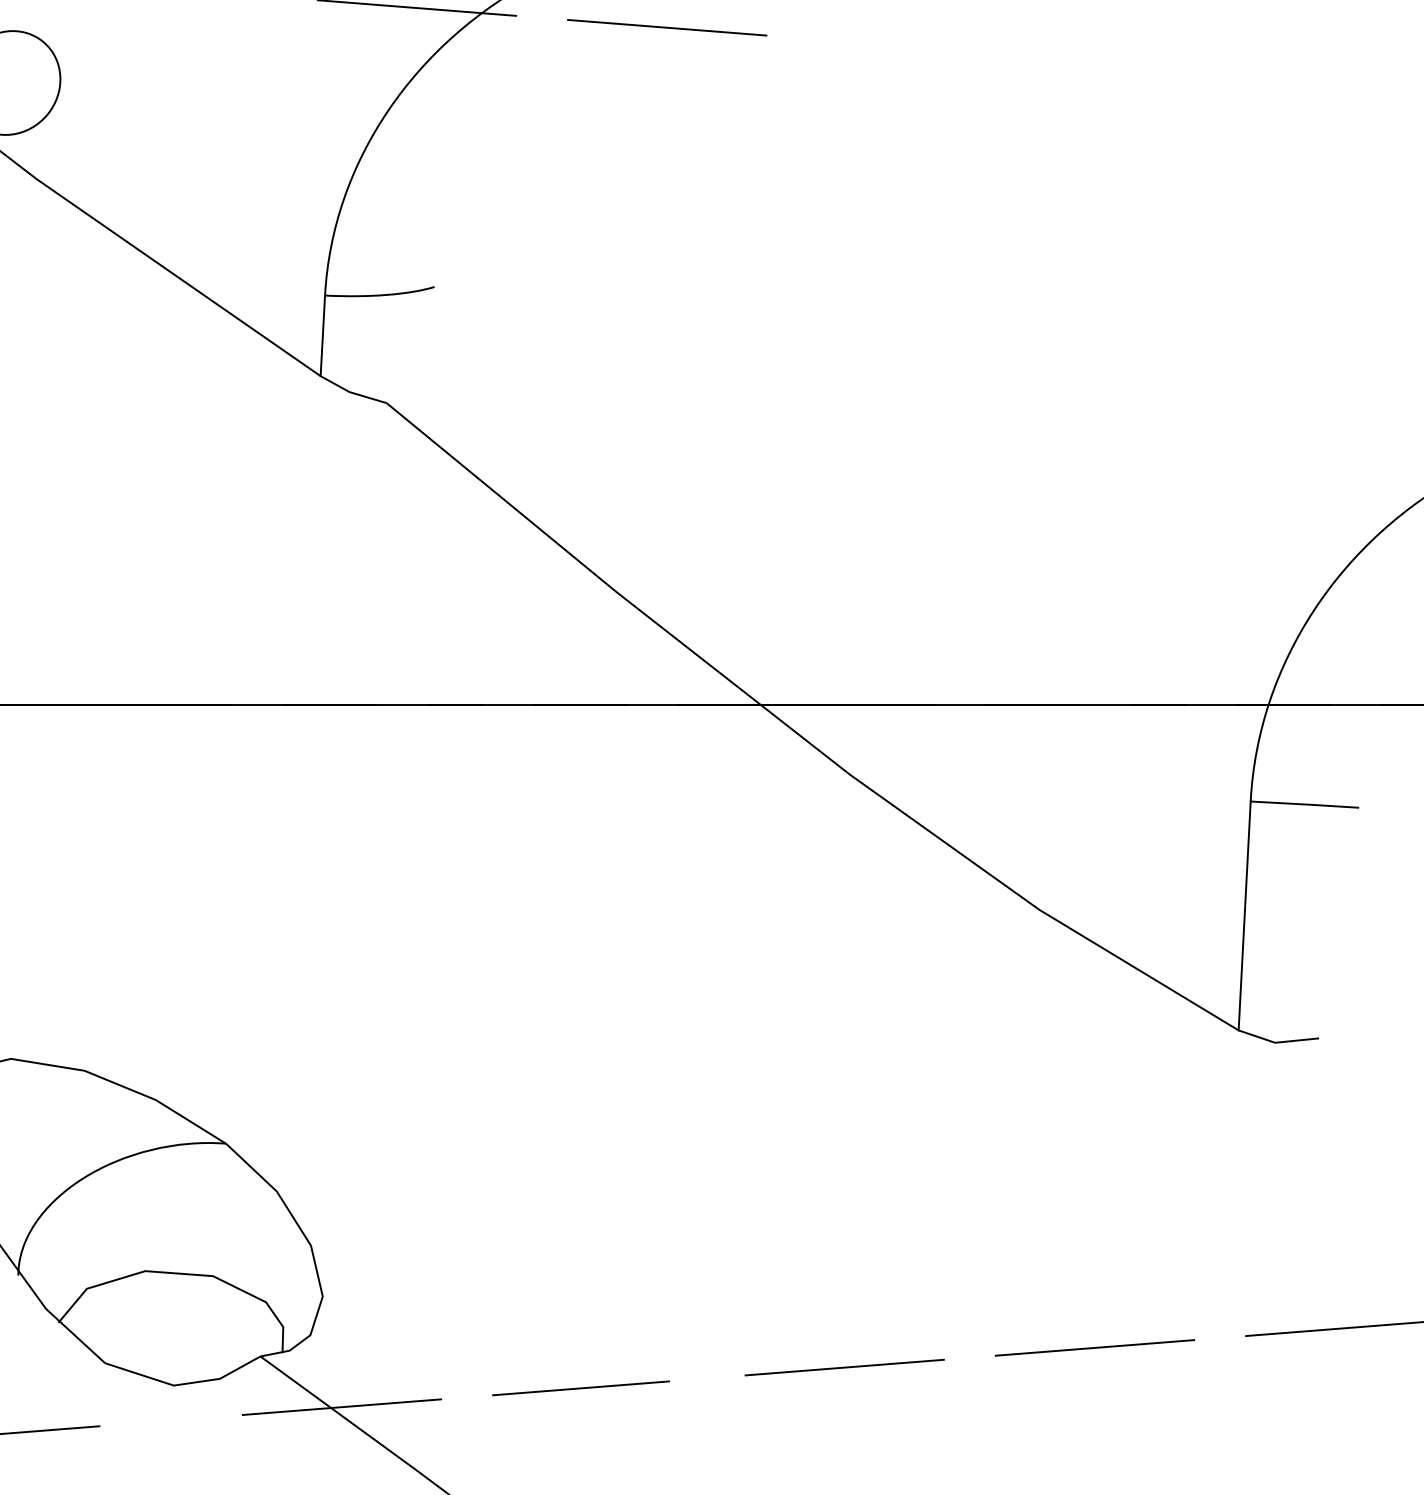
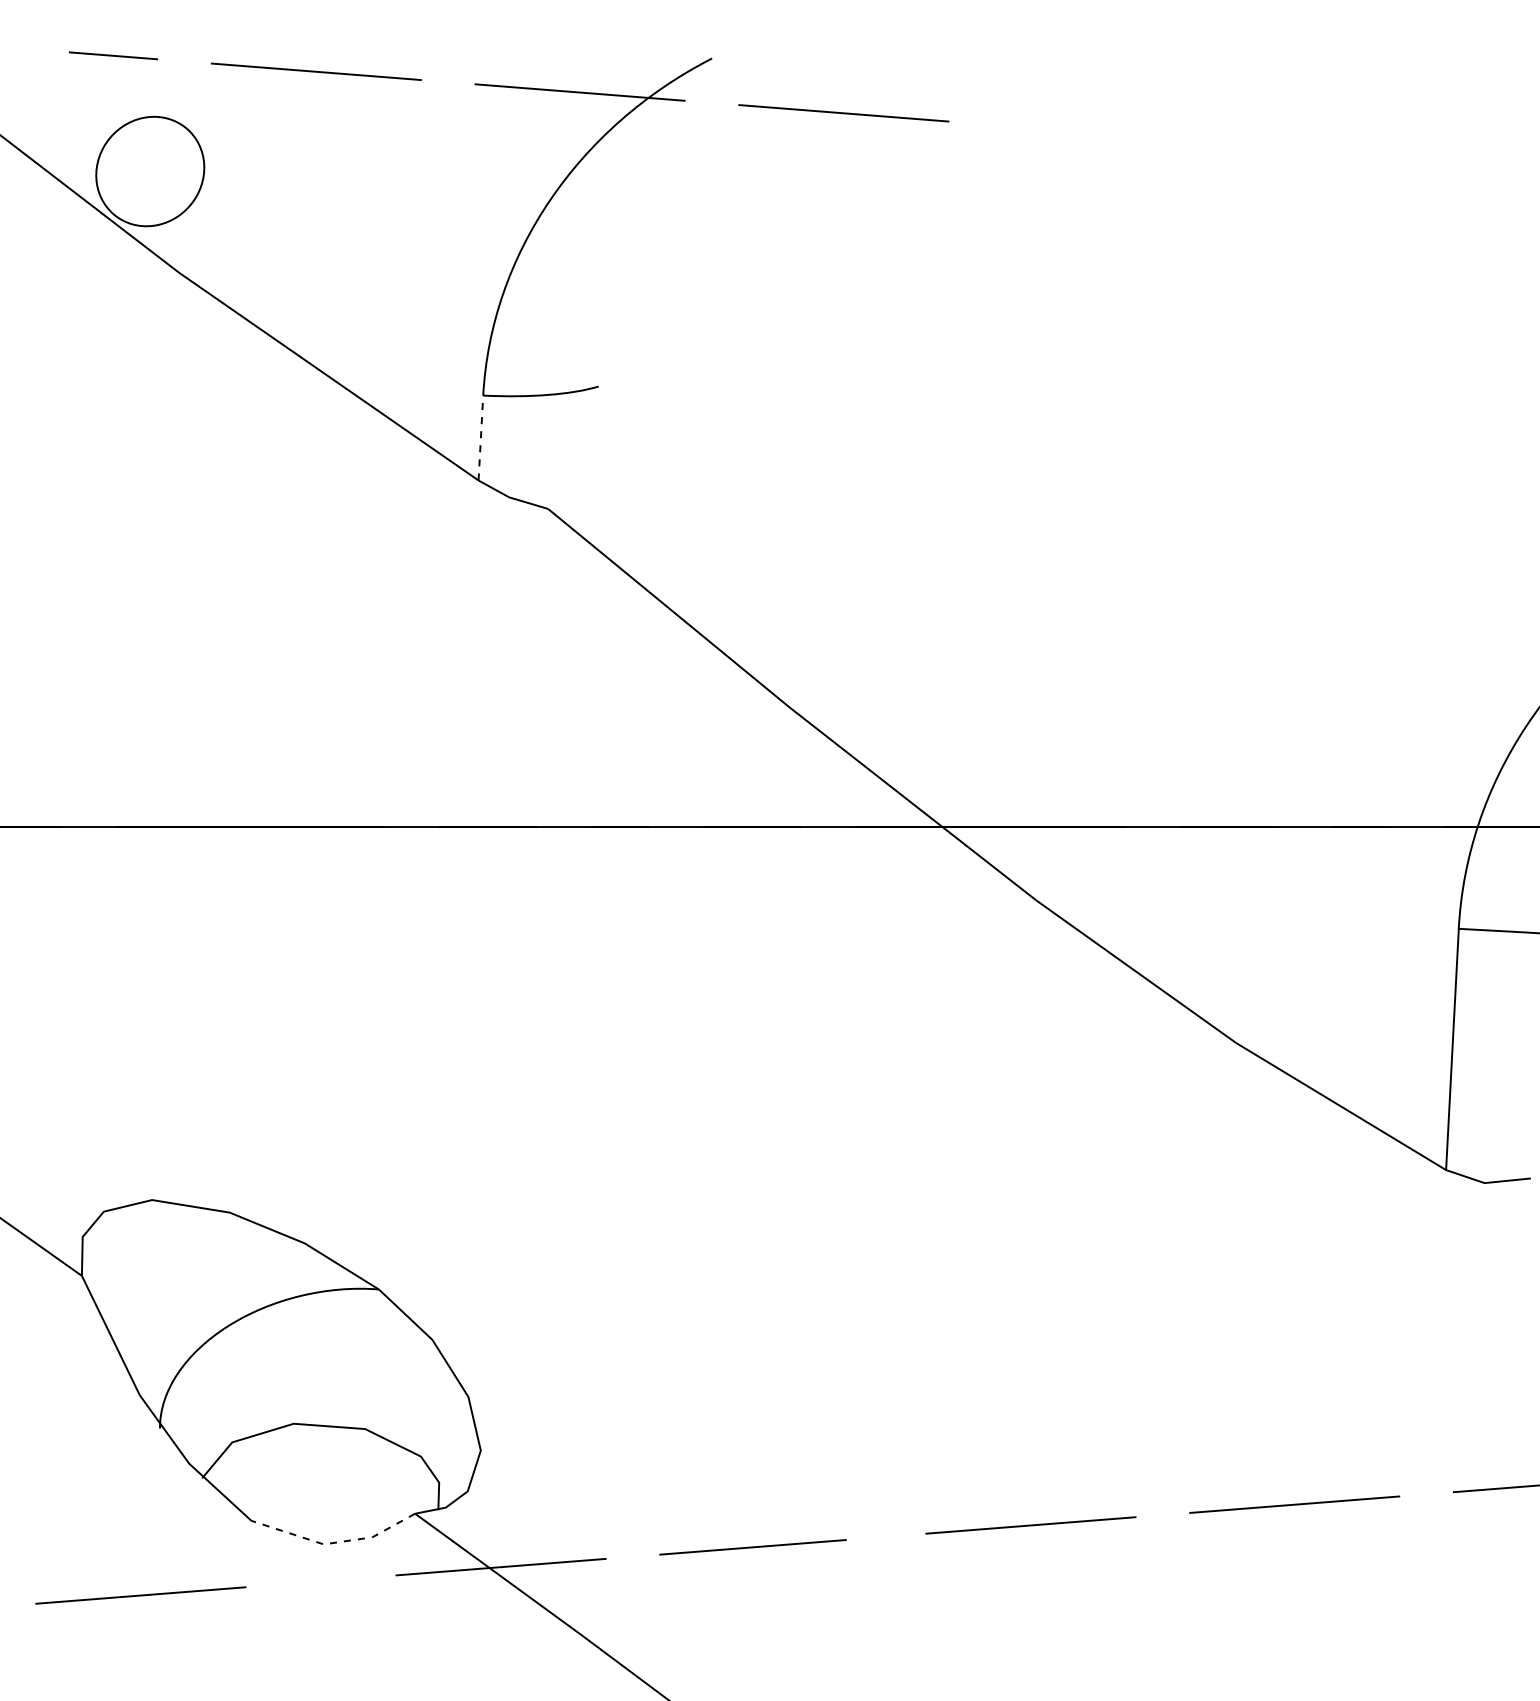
line: (322, 336) -> (480, 438), solid -> dashed
line: (183, 1383) -> (334, 1542), solid -> dashed

